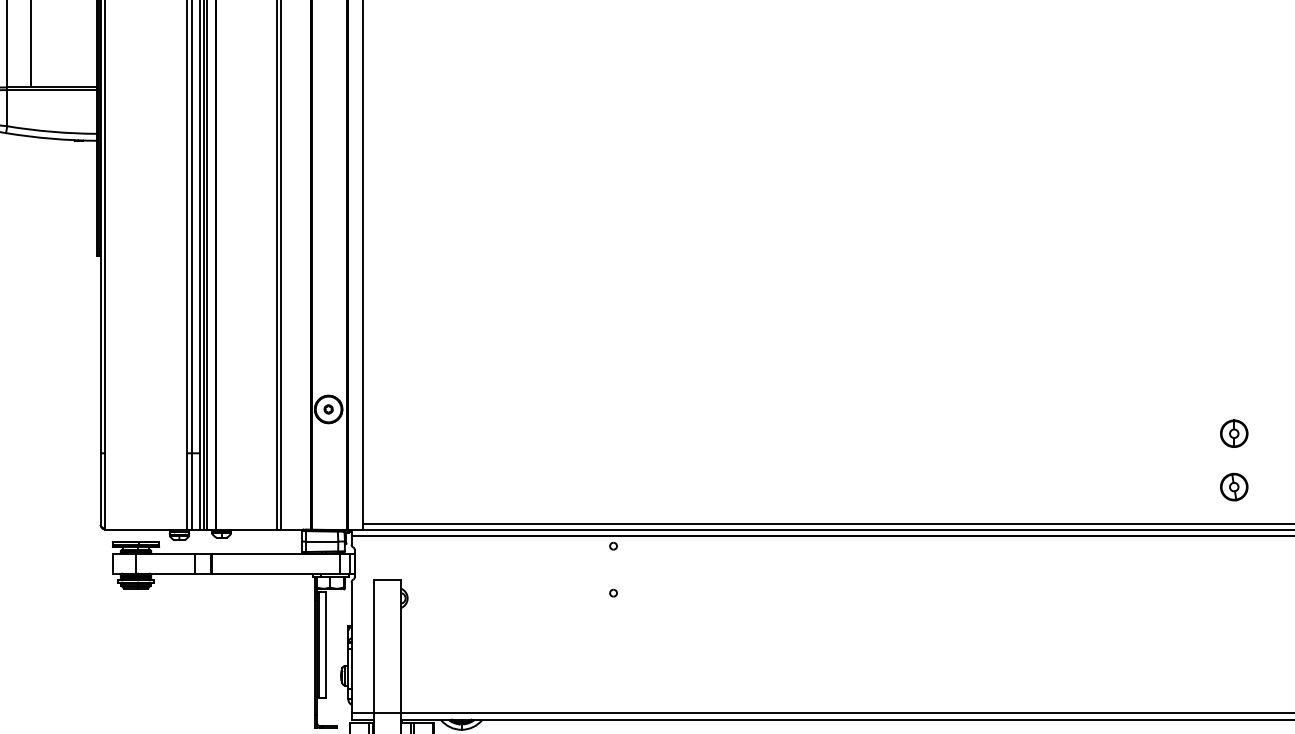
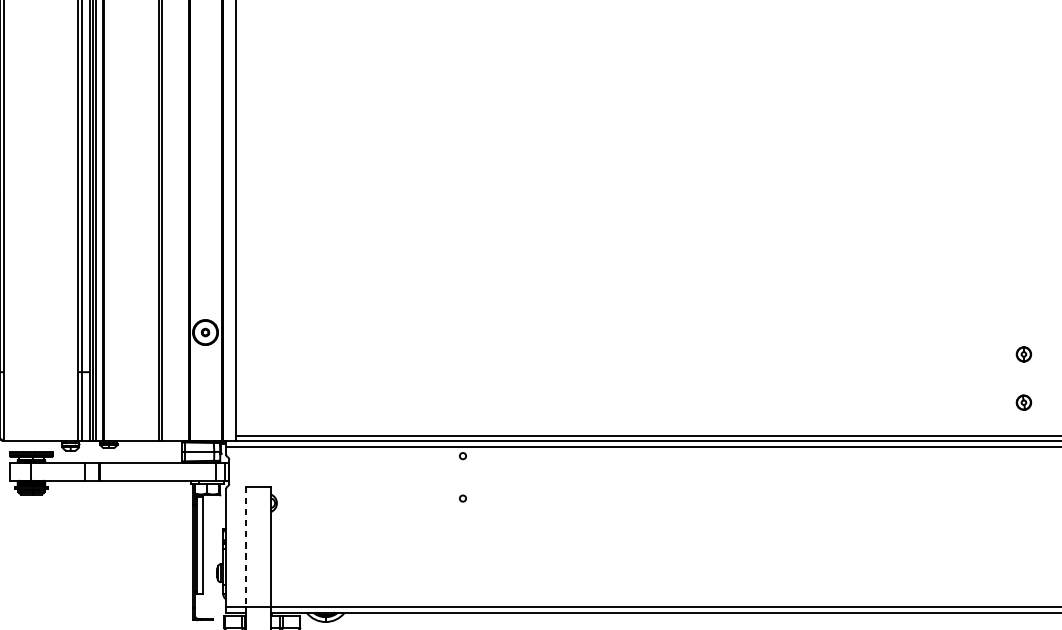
part: (1234, 433) -> (1024, 354), size x0.6
part: (1234, 486) -> (1024, 402), size x0.6
line: (373, 646) -> (246, 546), solid -> dashed

